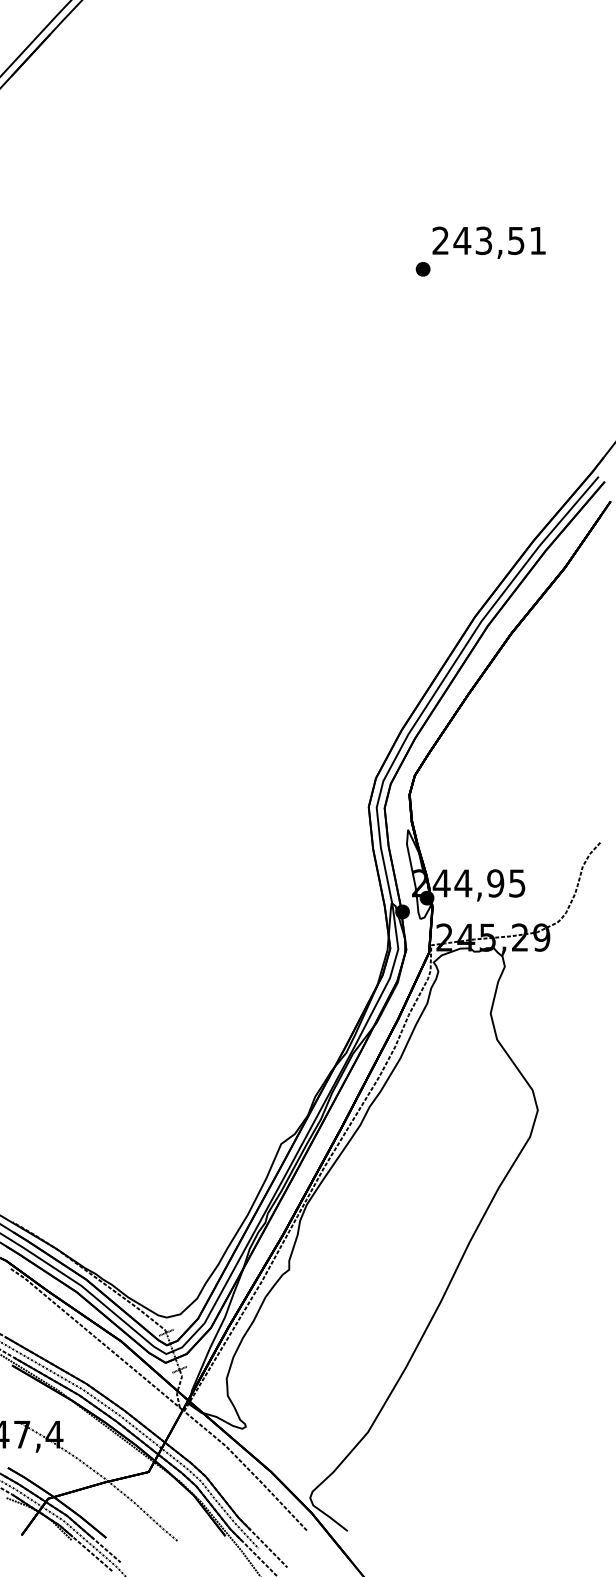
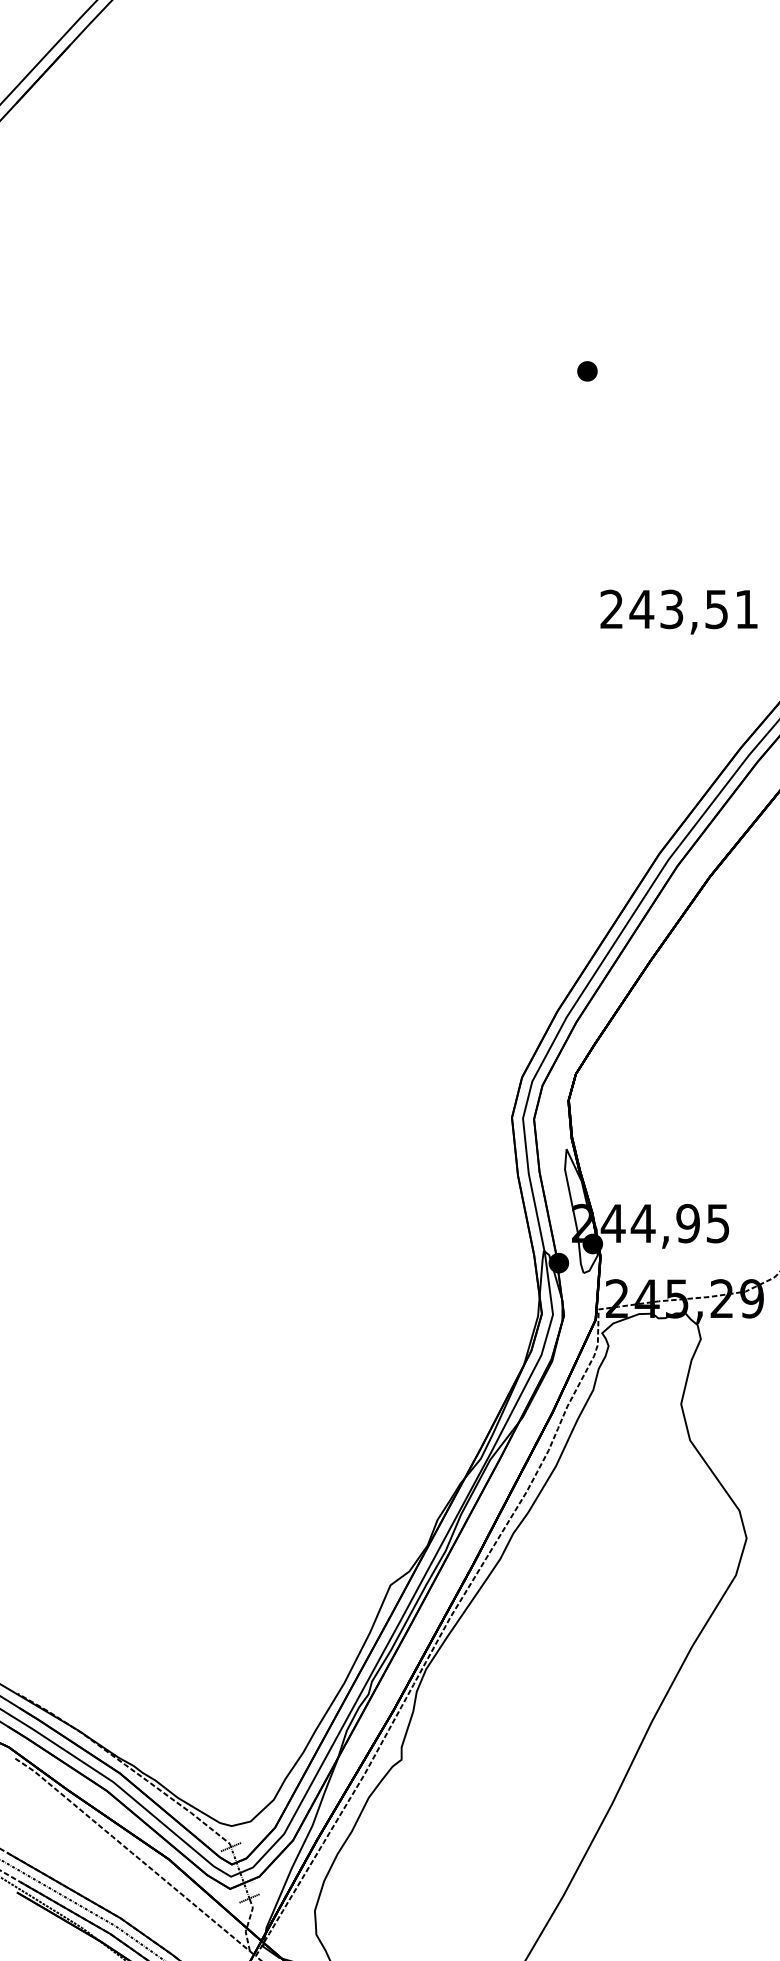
text: (488, 242) -> (678, 611), moved

